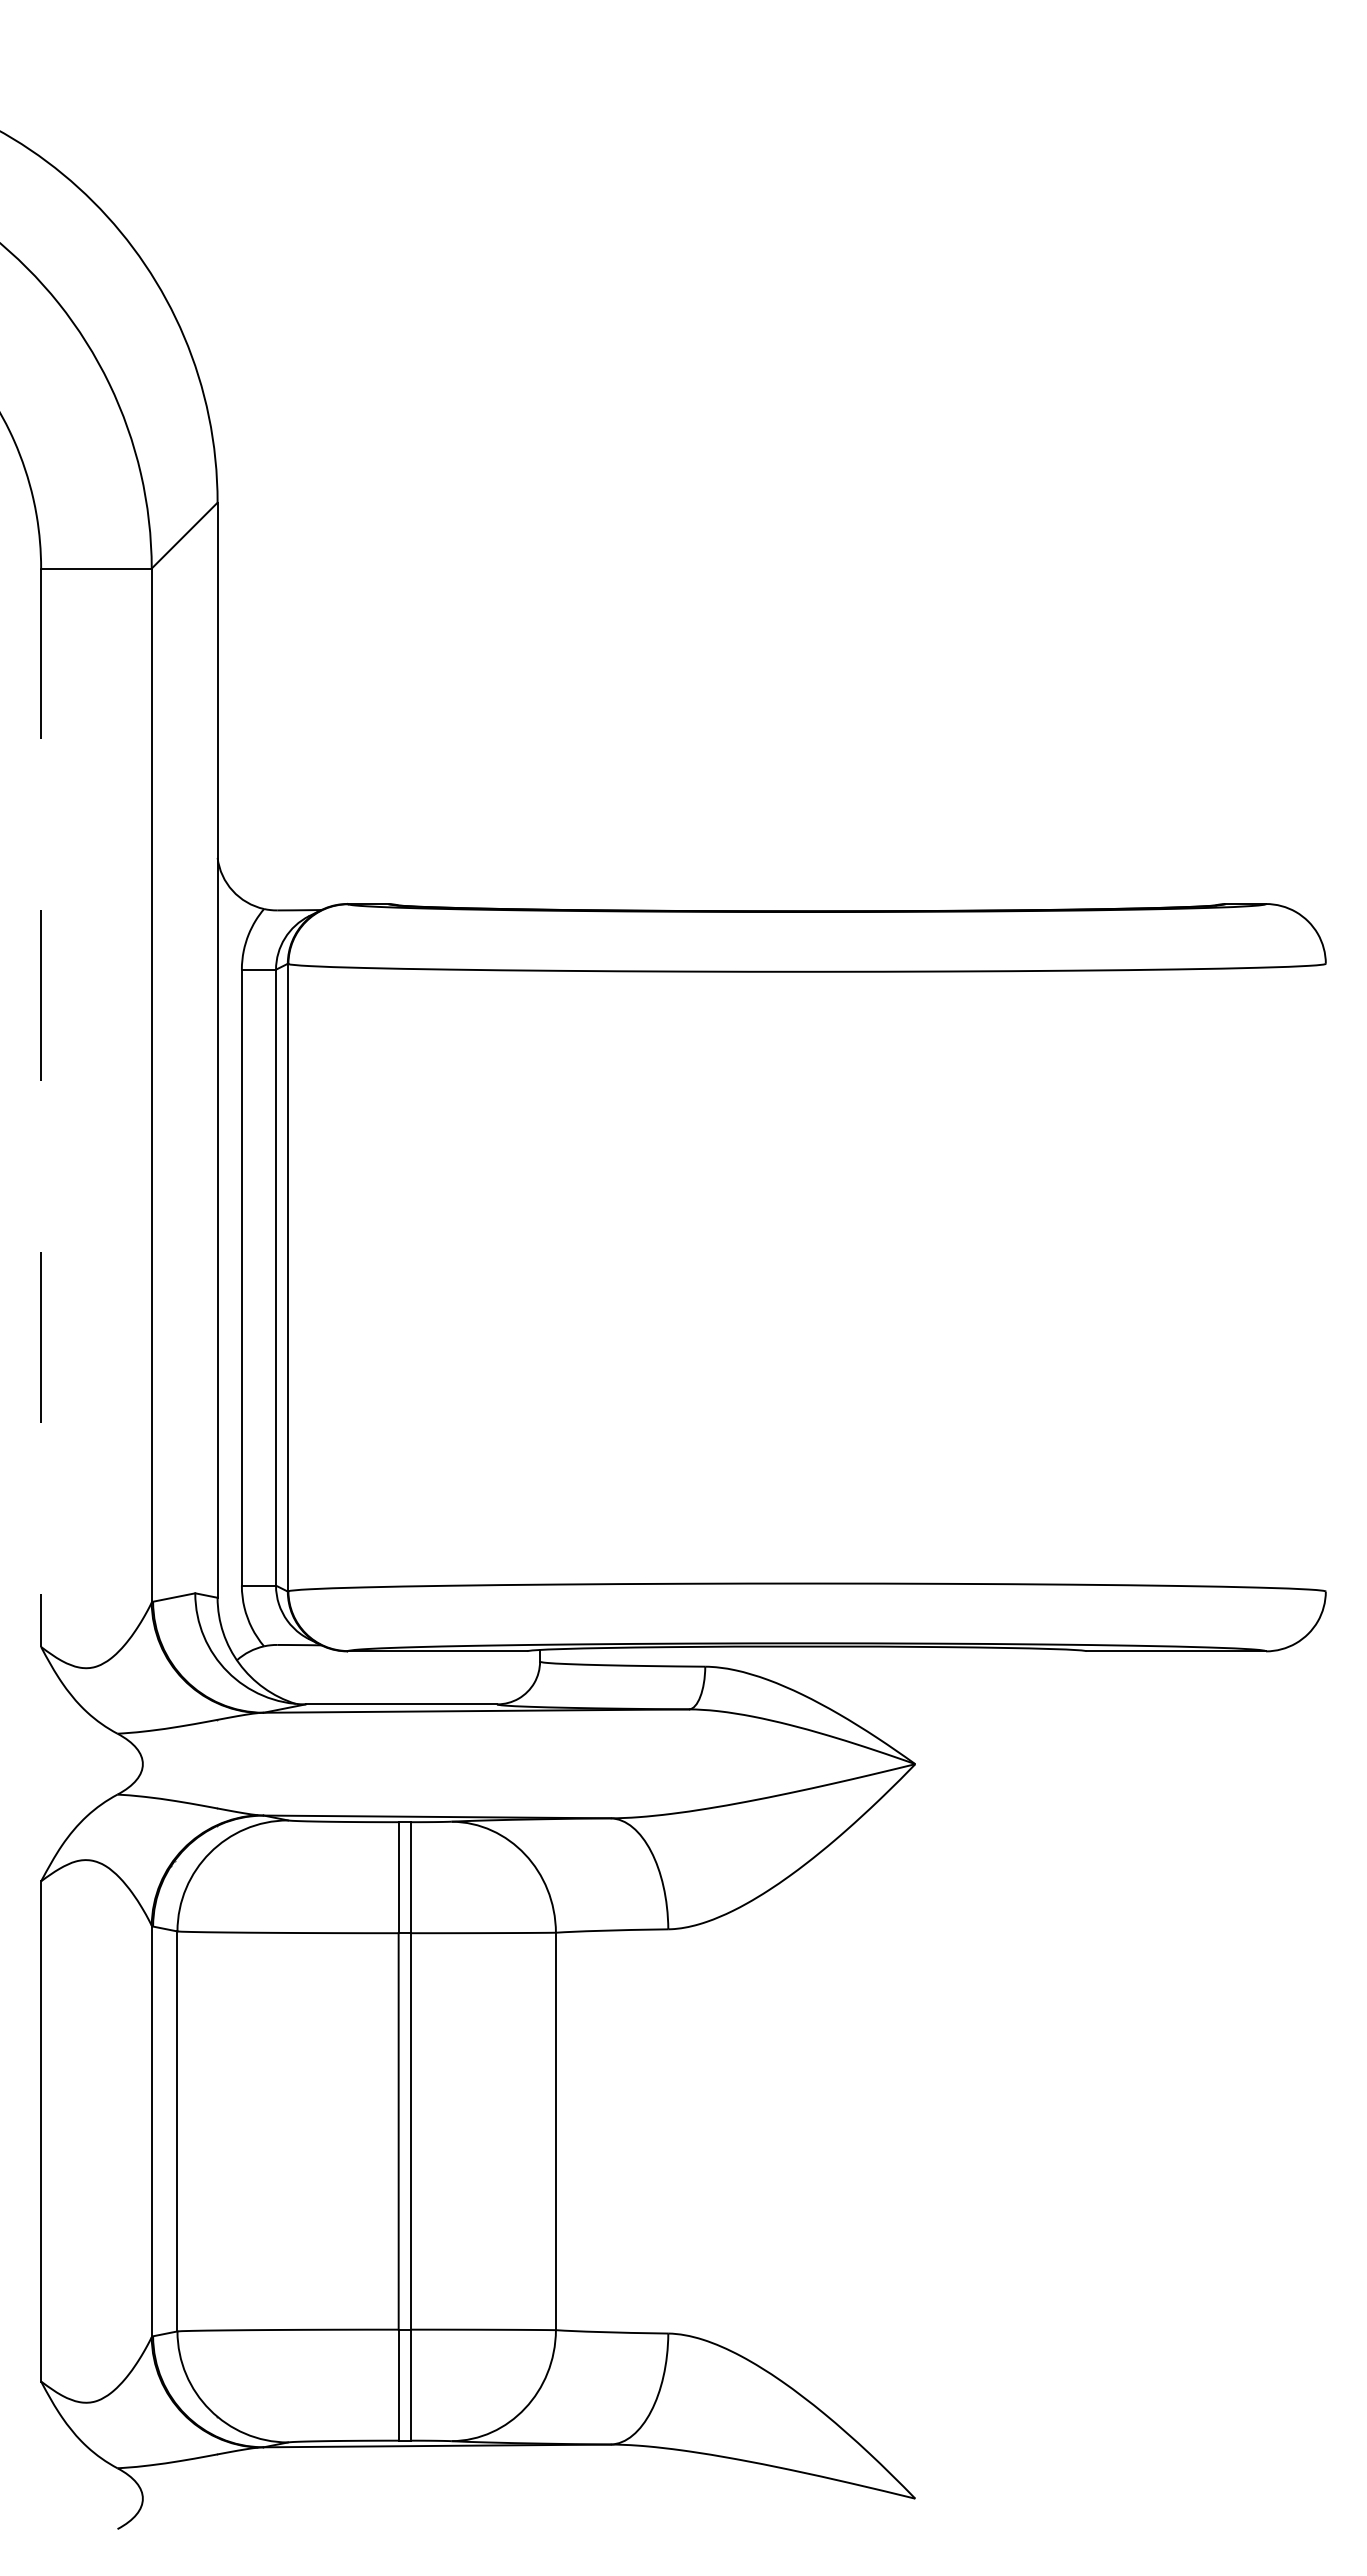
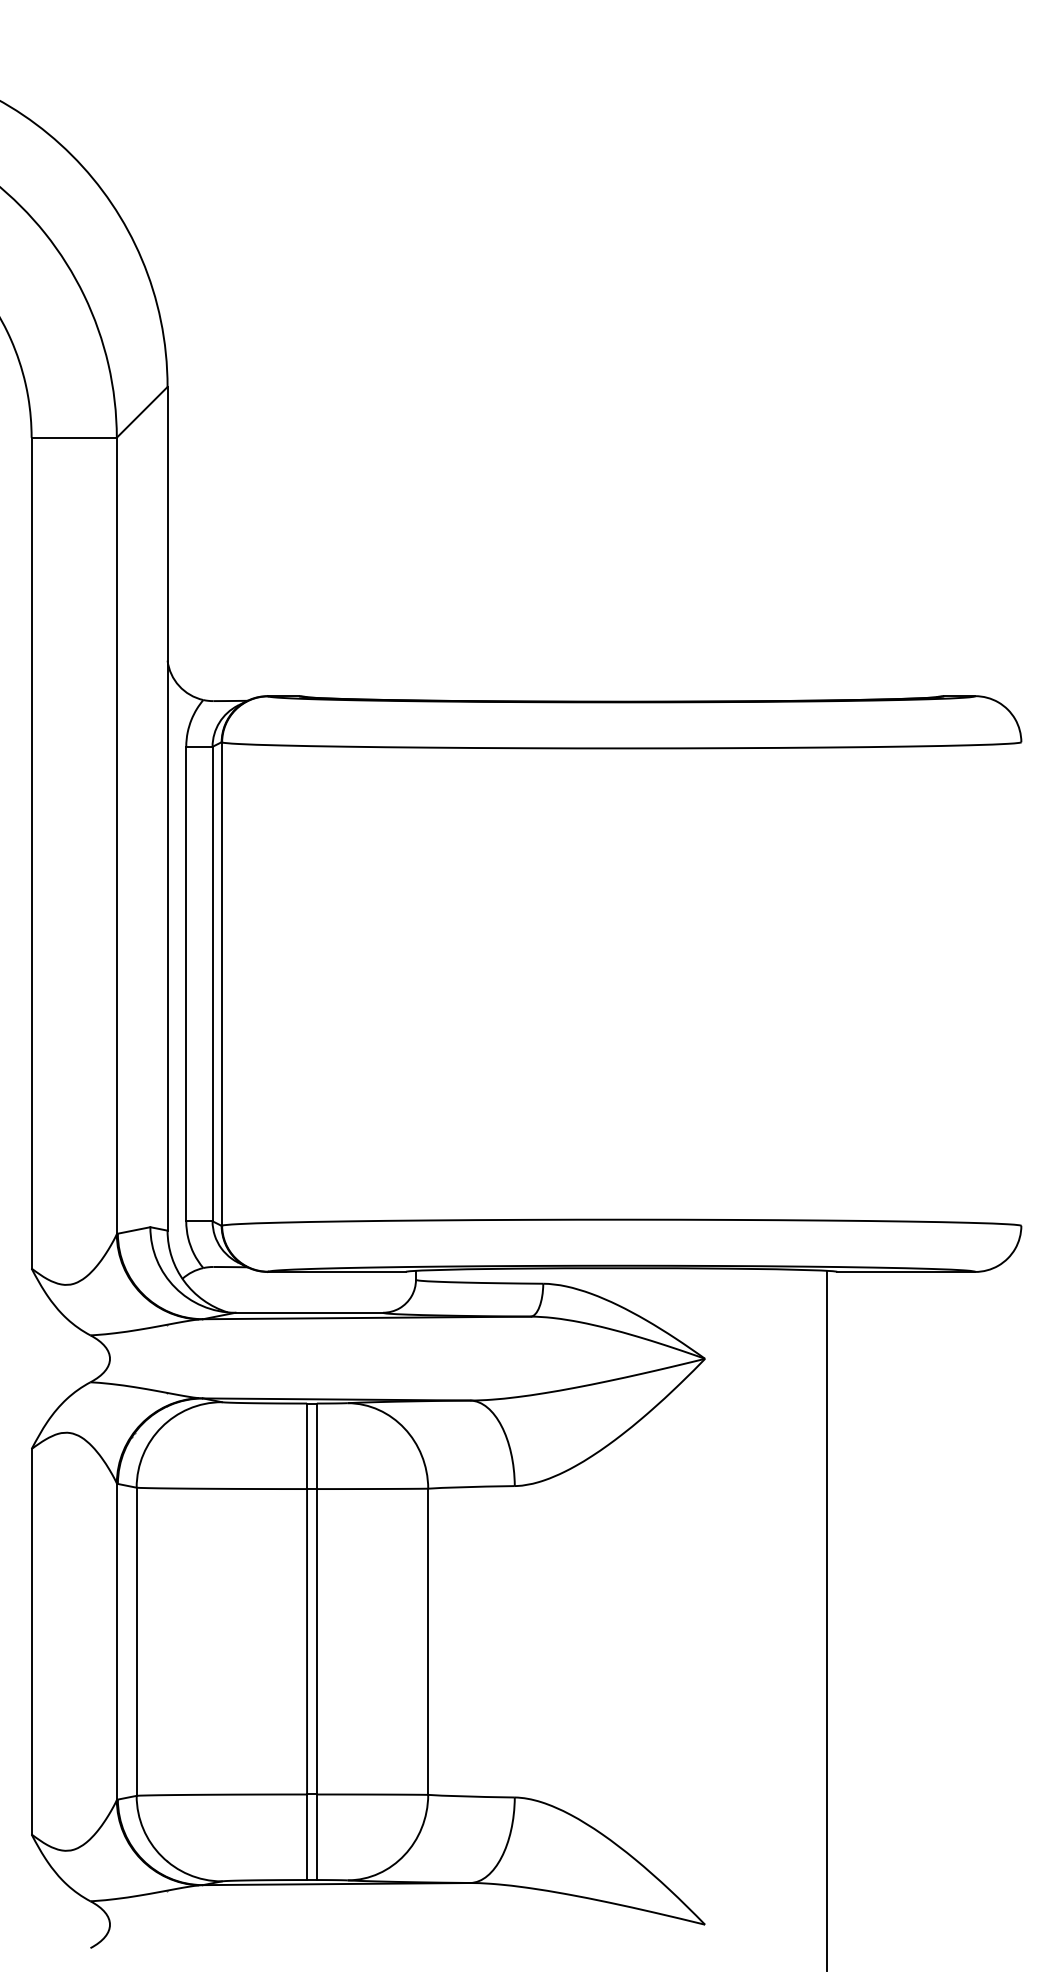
line: (41, 1108) -> (31, 853), dashed -> solid
line: (1073, 2103) -> (826, 1620), added

